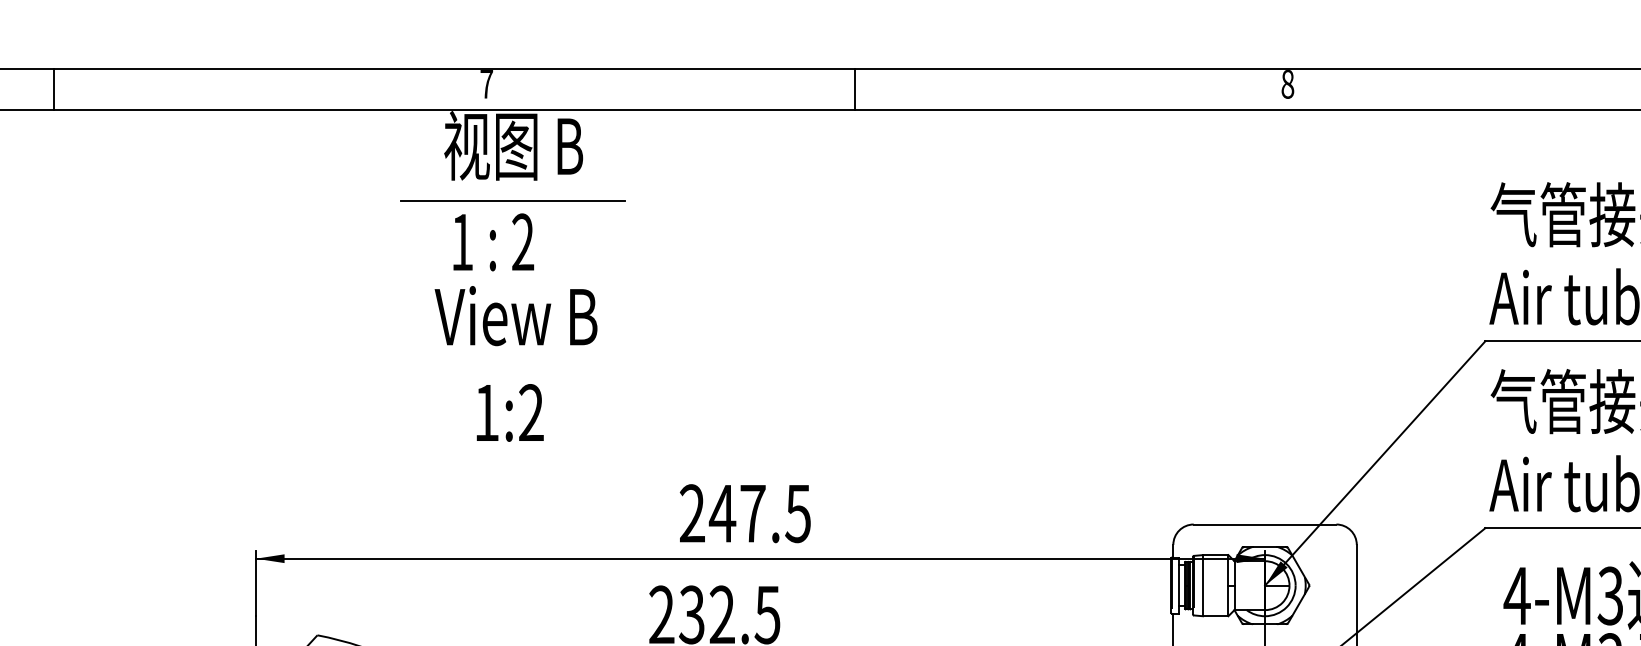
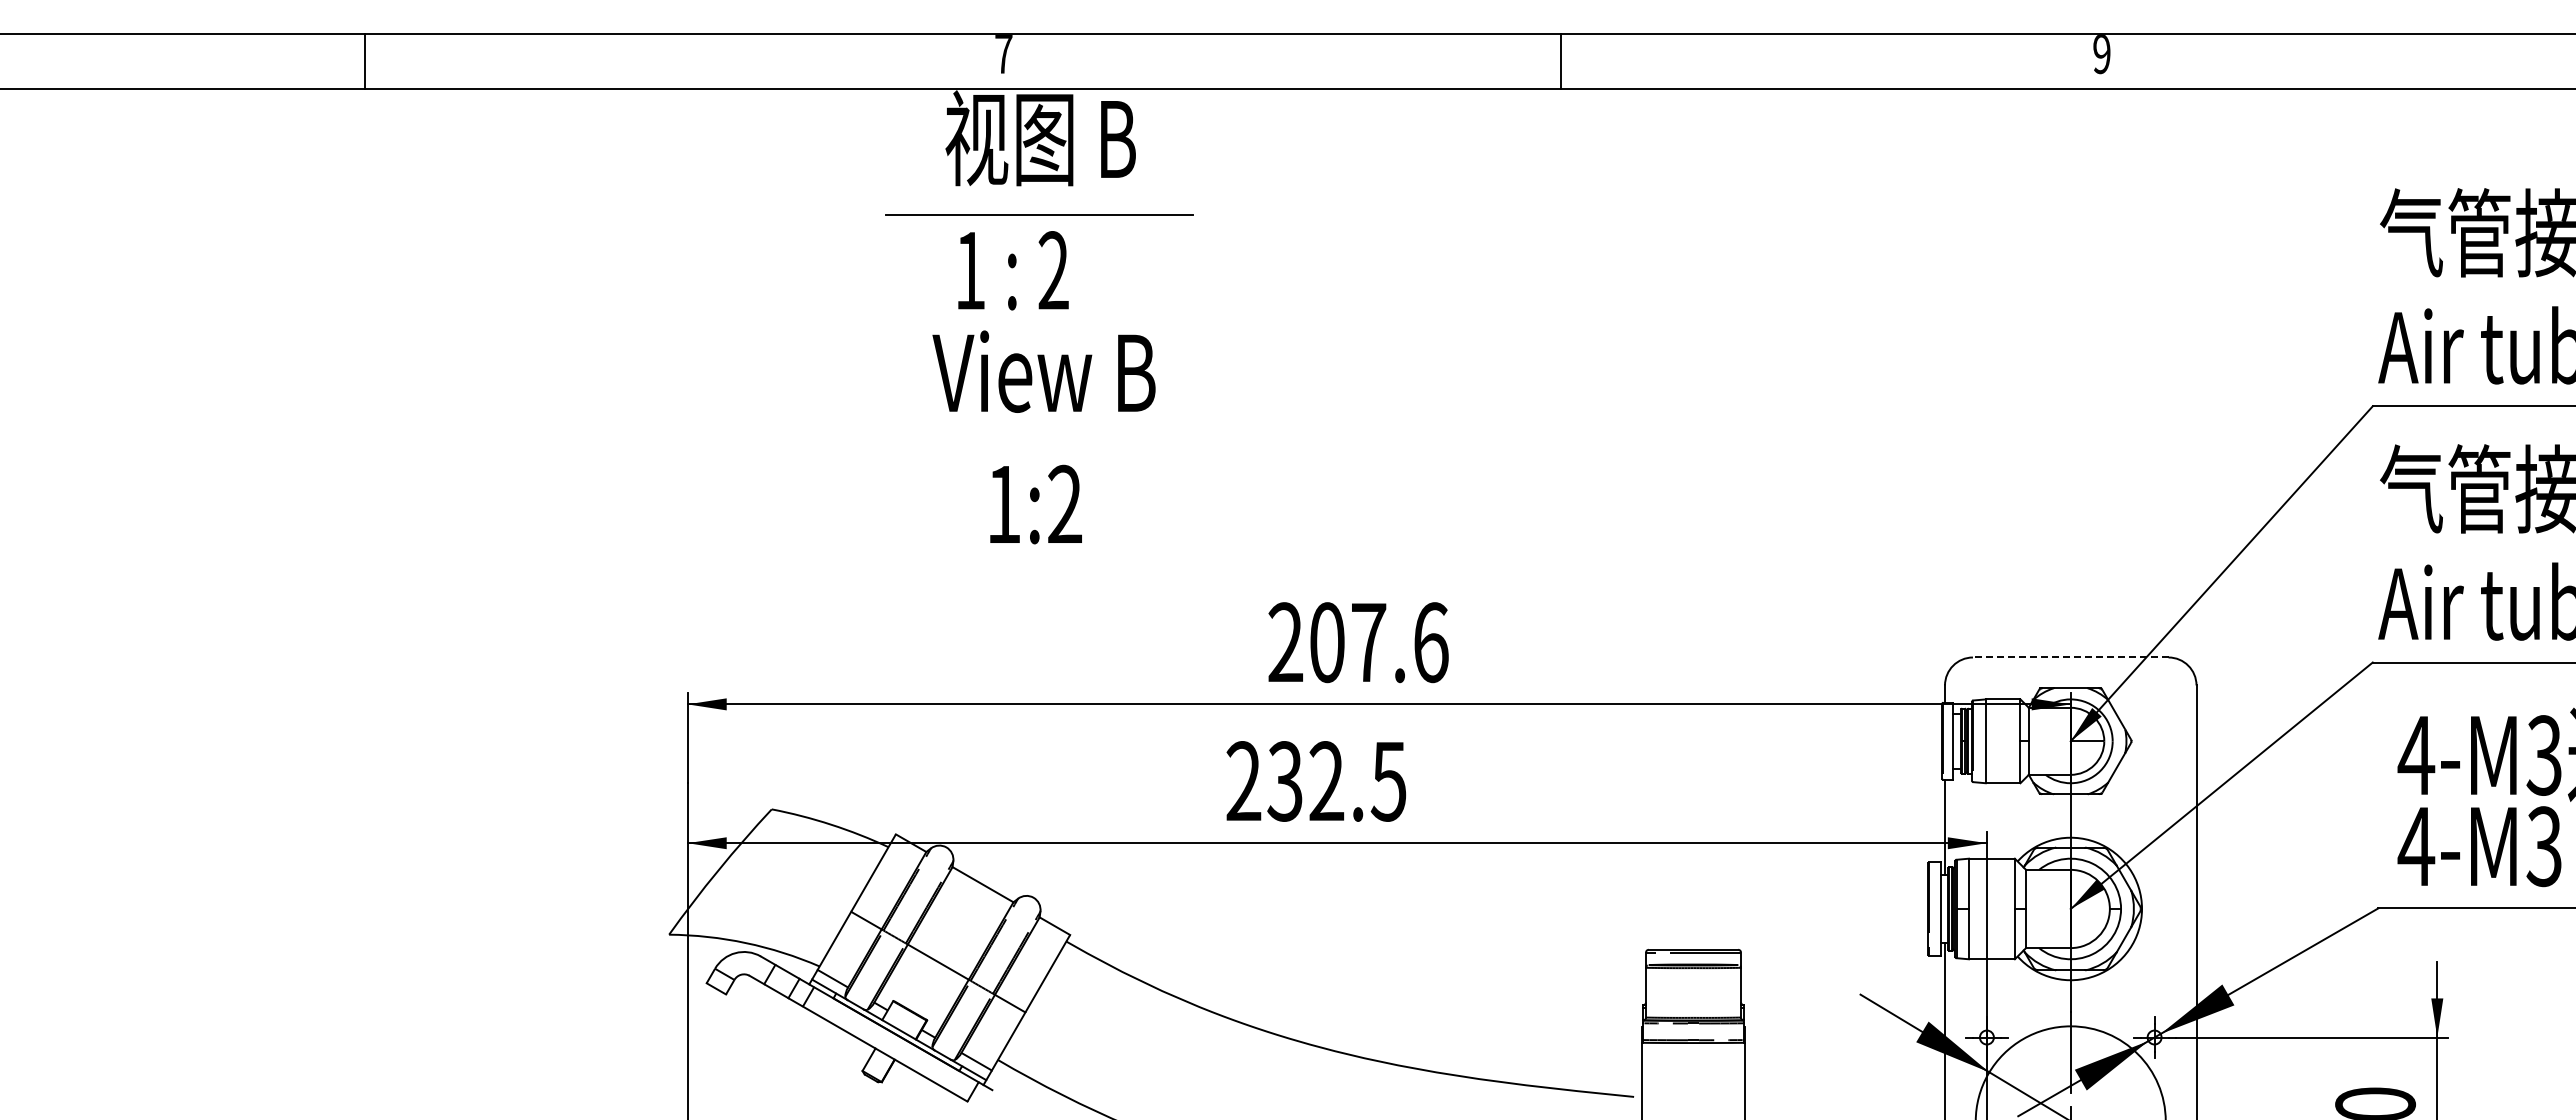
text: (1287, 84) -> (2101, 54), 8 -> 9
line: (54, 89) -> (365, 61), moved
line: (855, 89) -> (1561, 61), moved
text: (760, 513) -> (1378, 642), 247.5 -> 207.6
line: (1264, 524) -> (2070, 657), solid -> dashed

